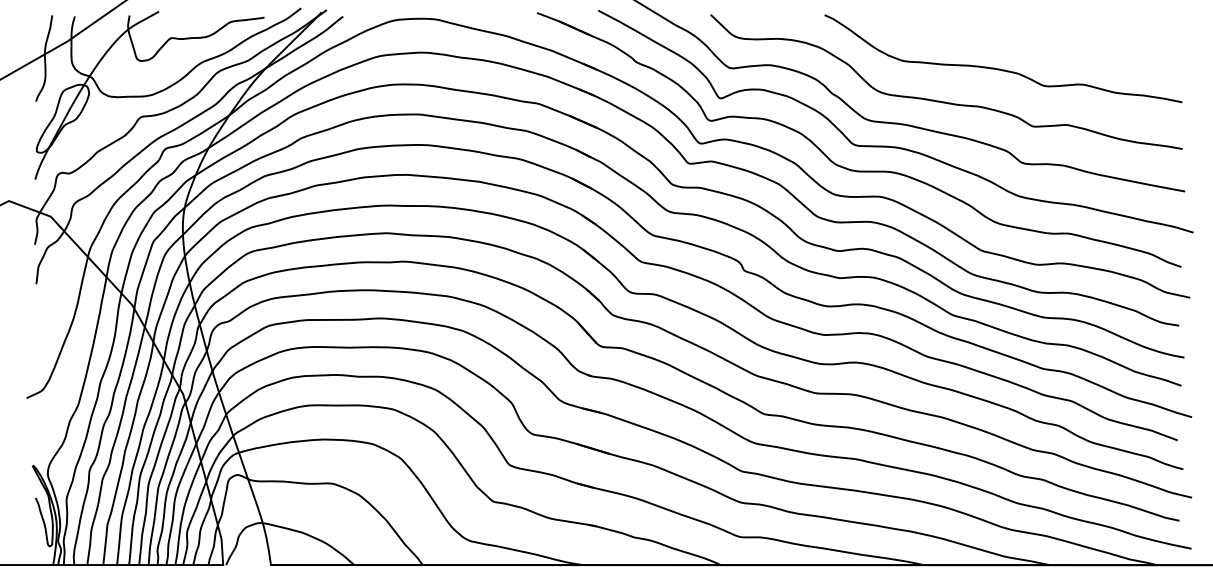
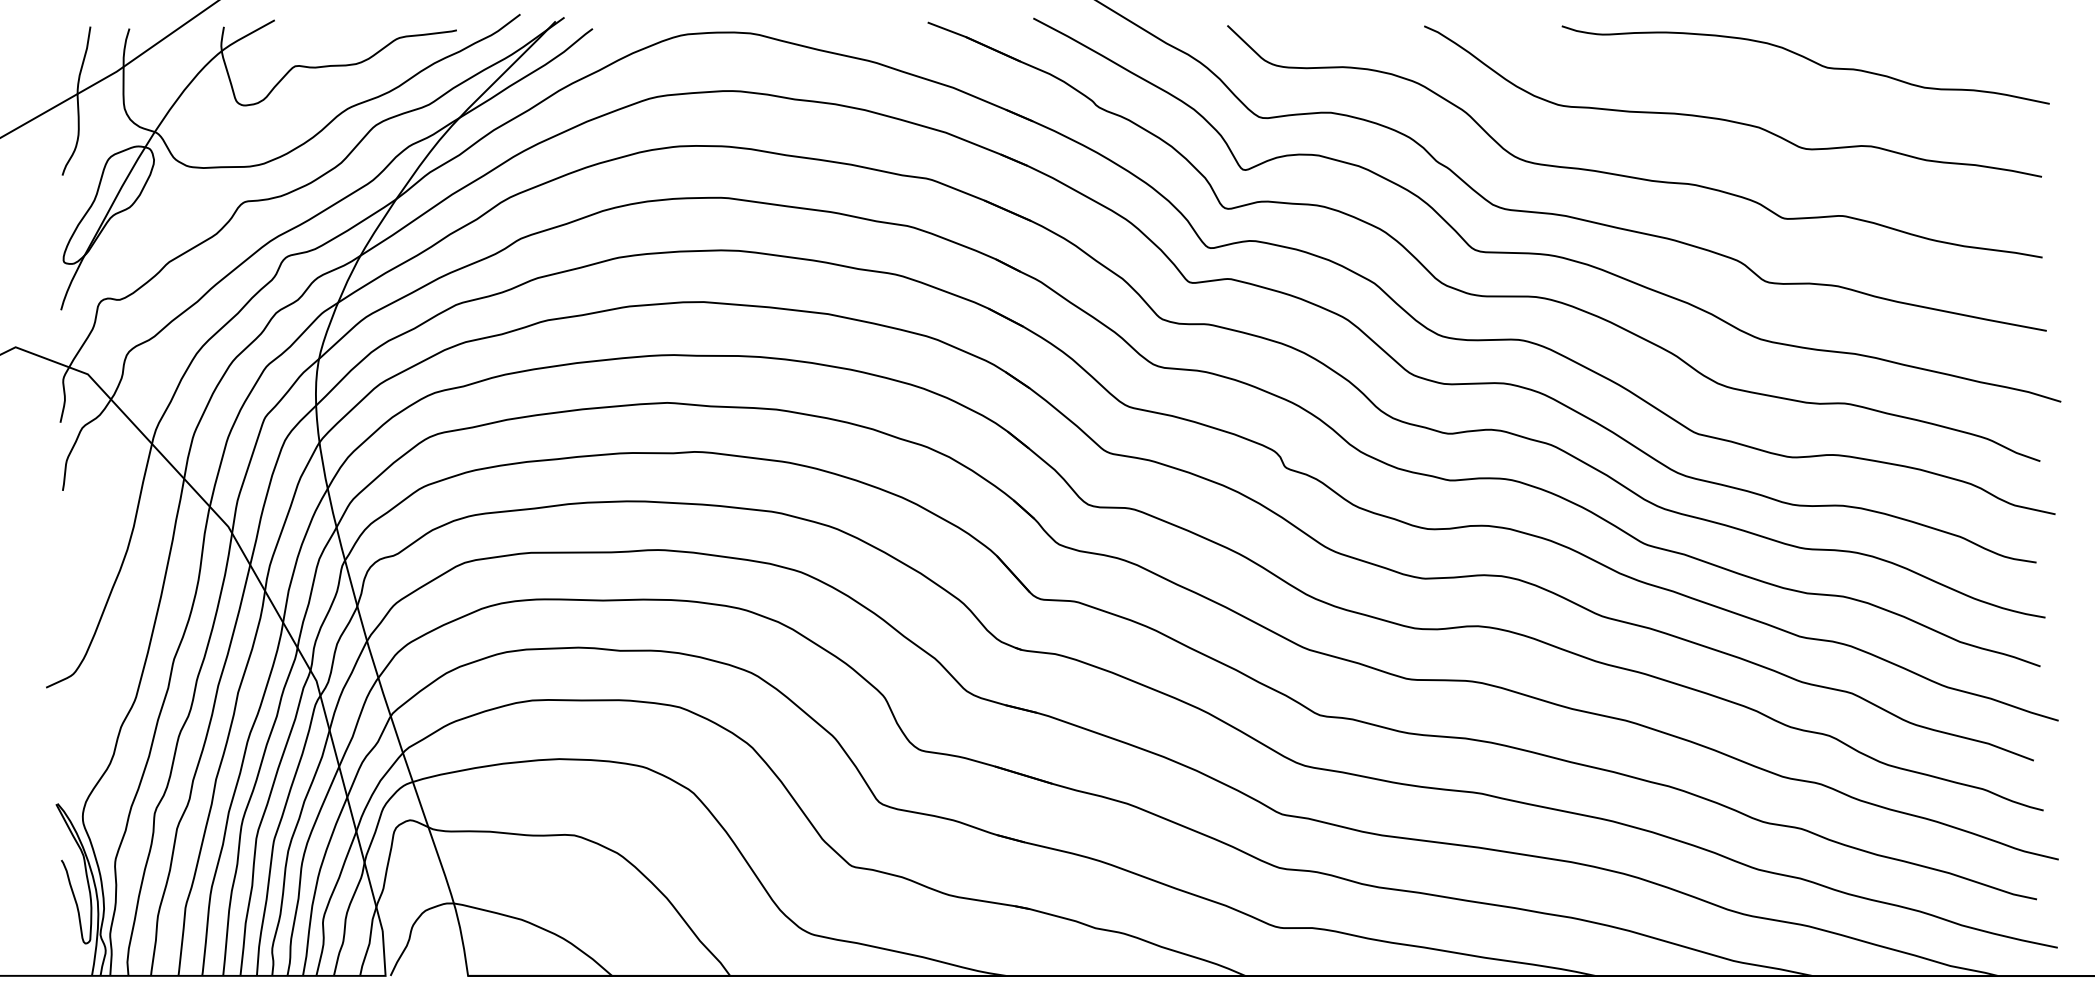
curve: (1047, 35) -> (1809, 61), added

